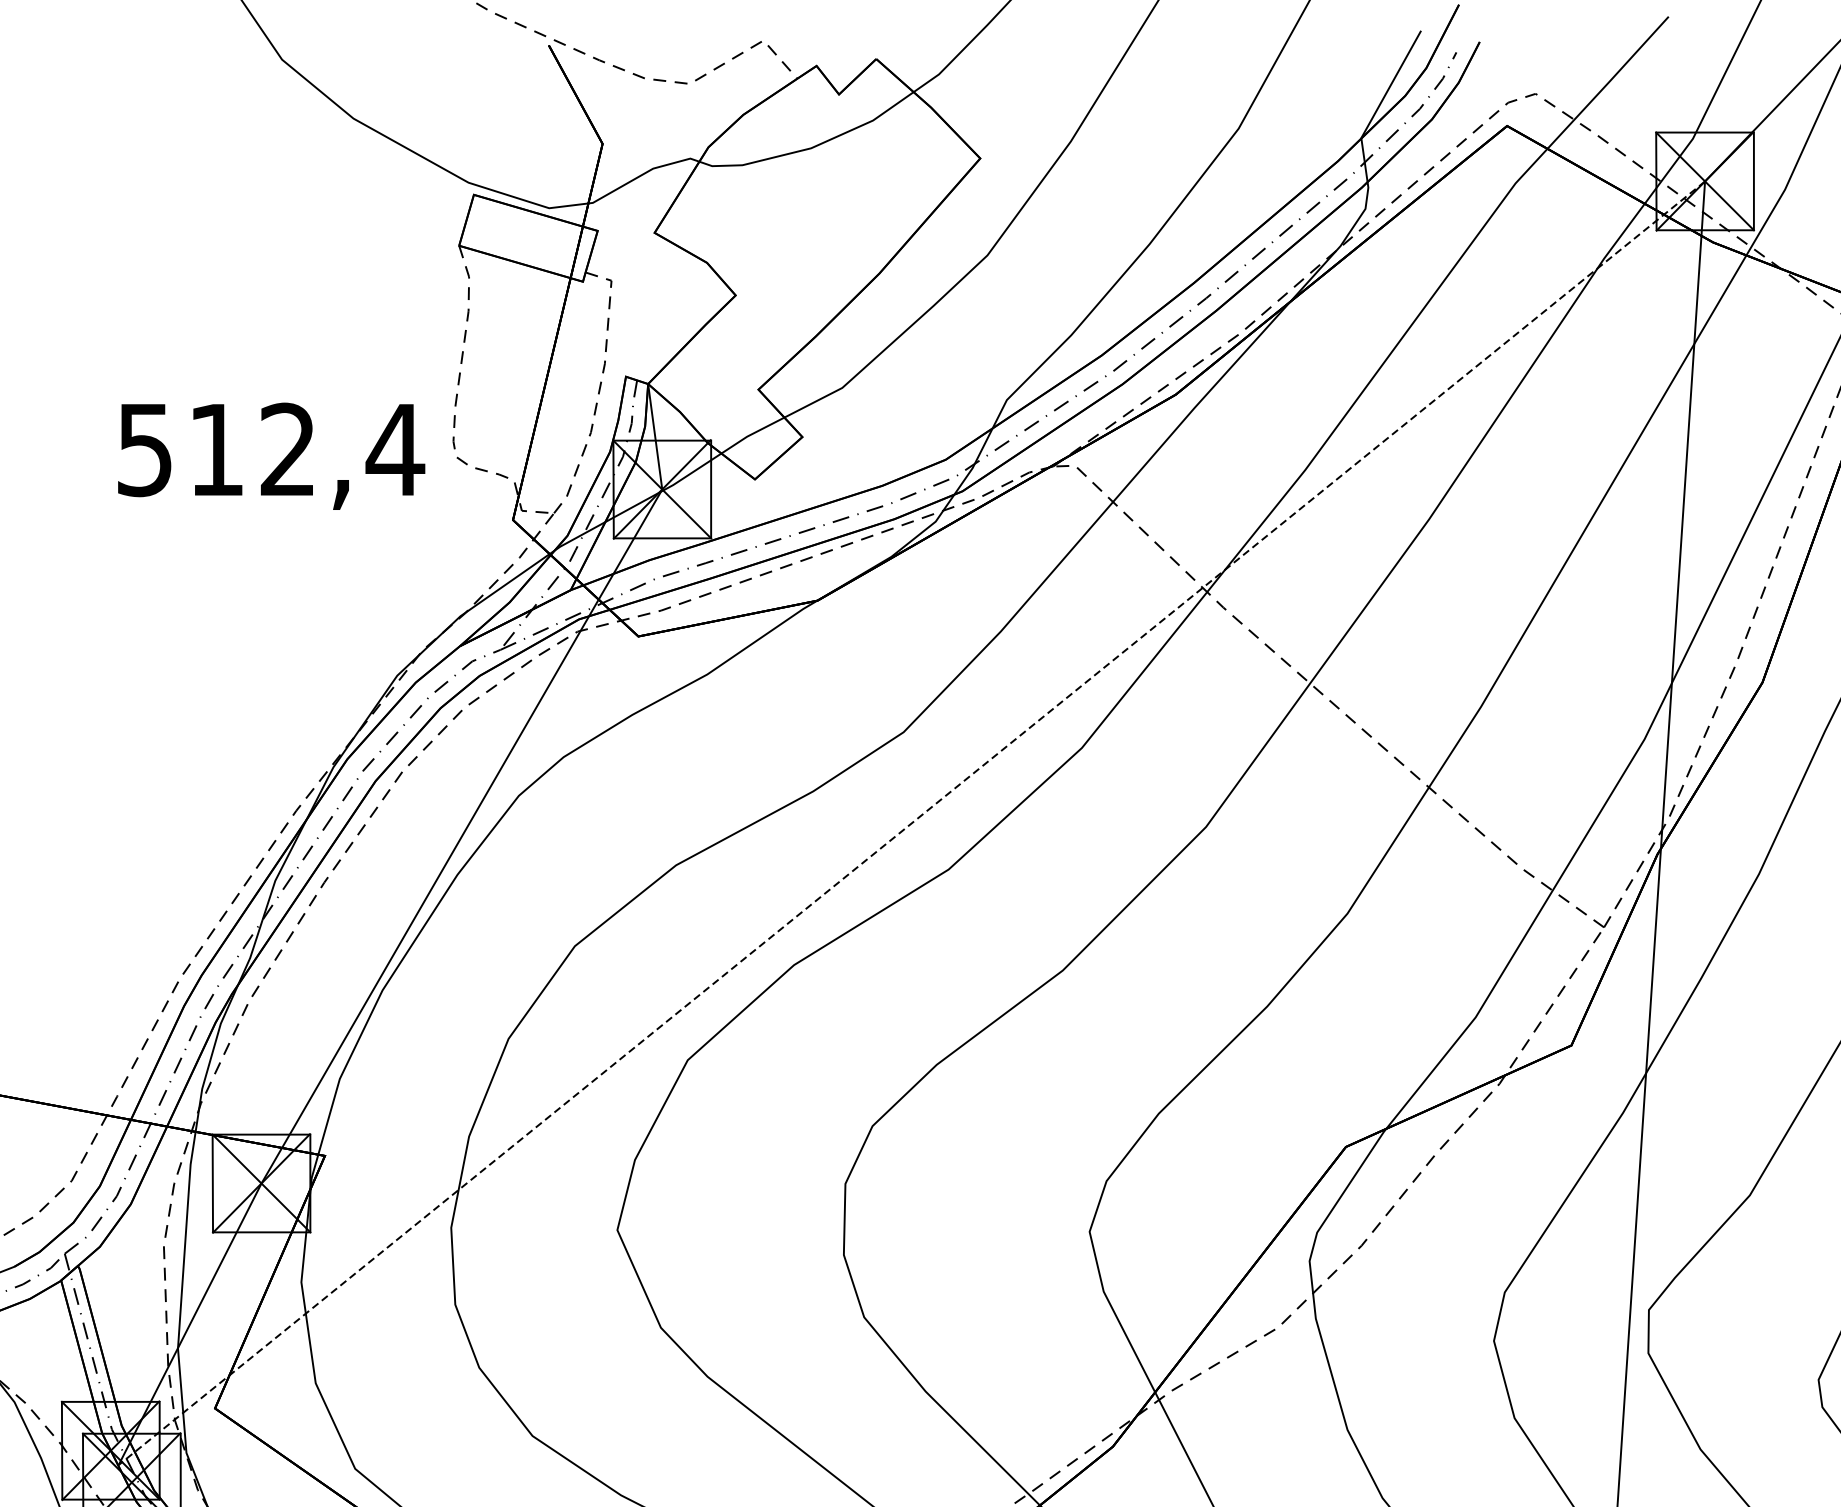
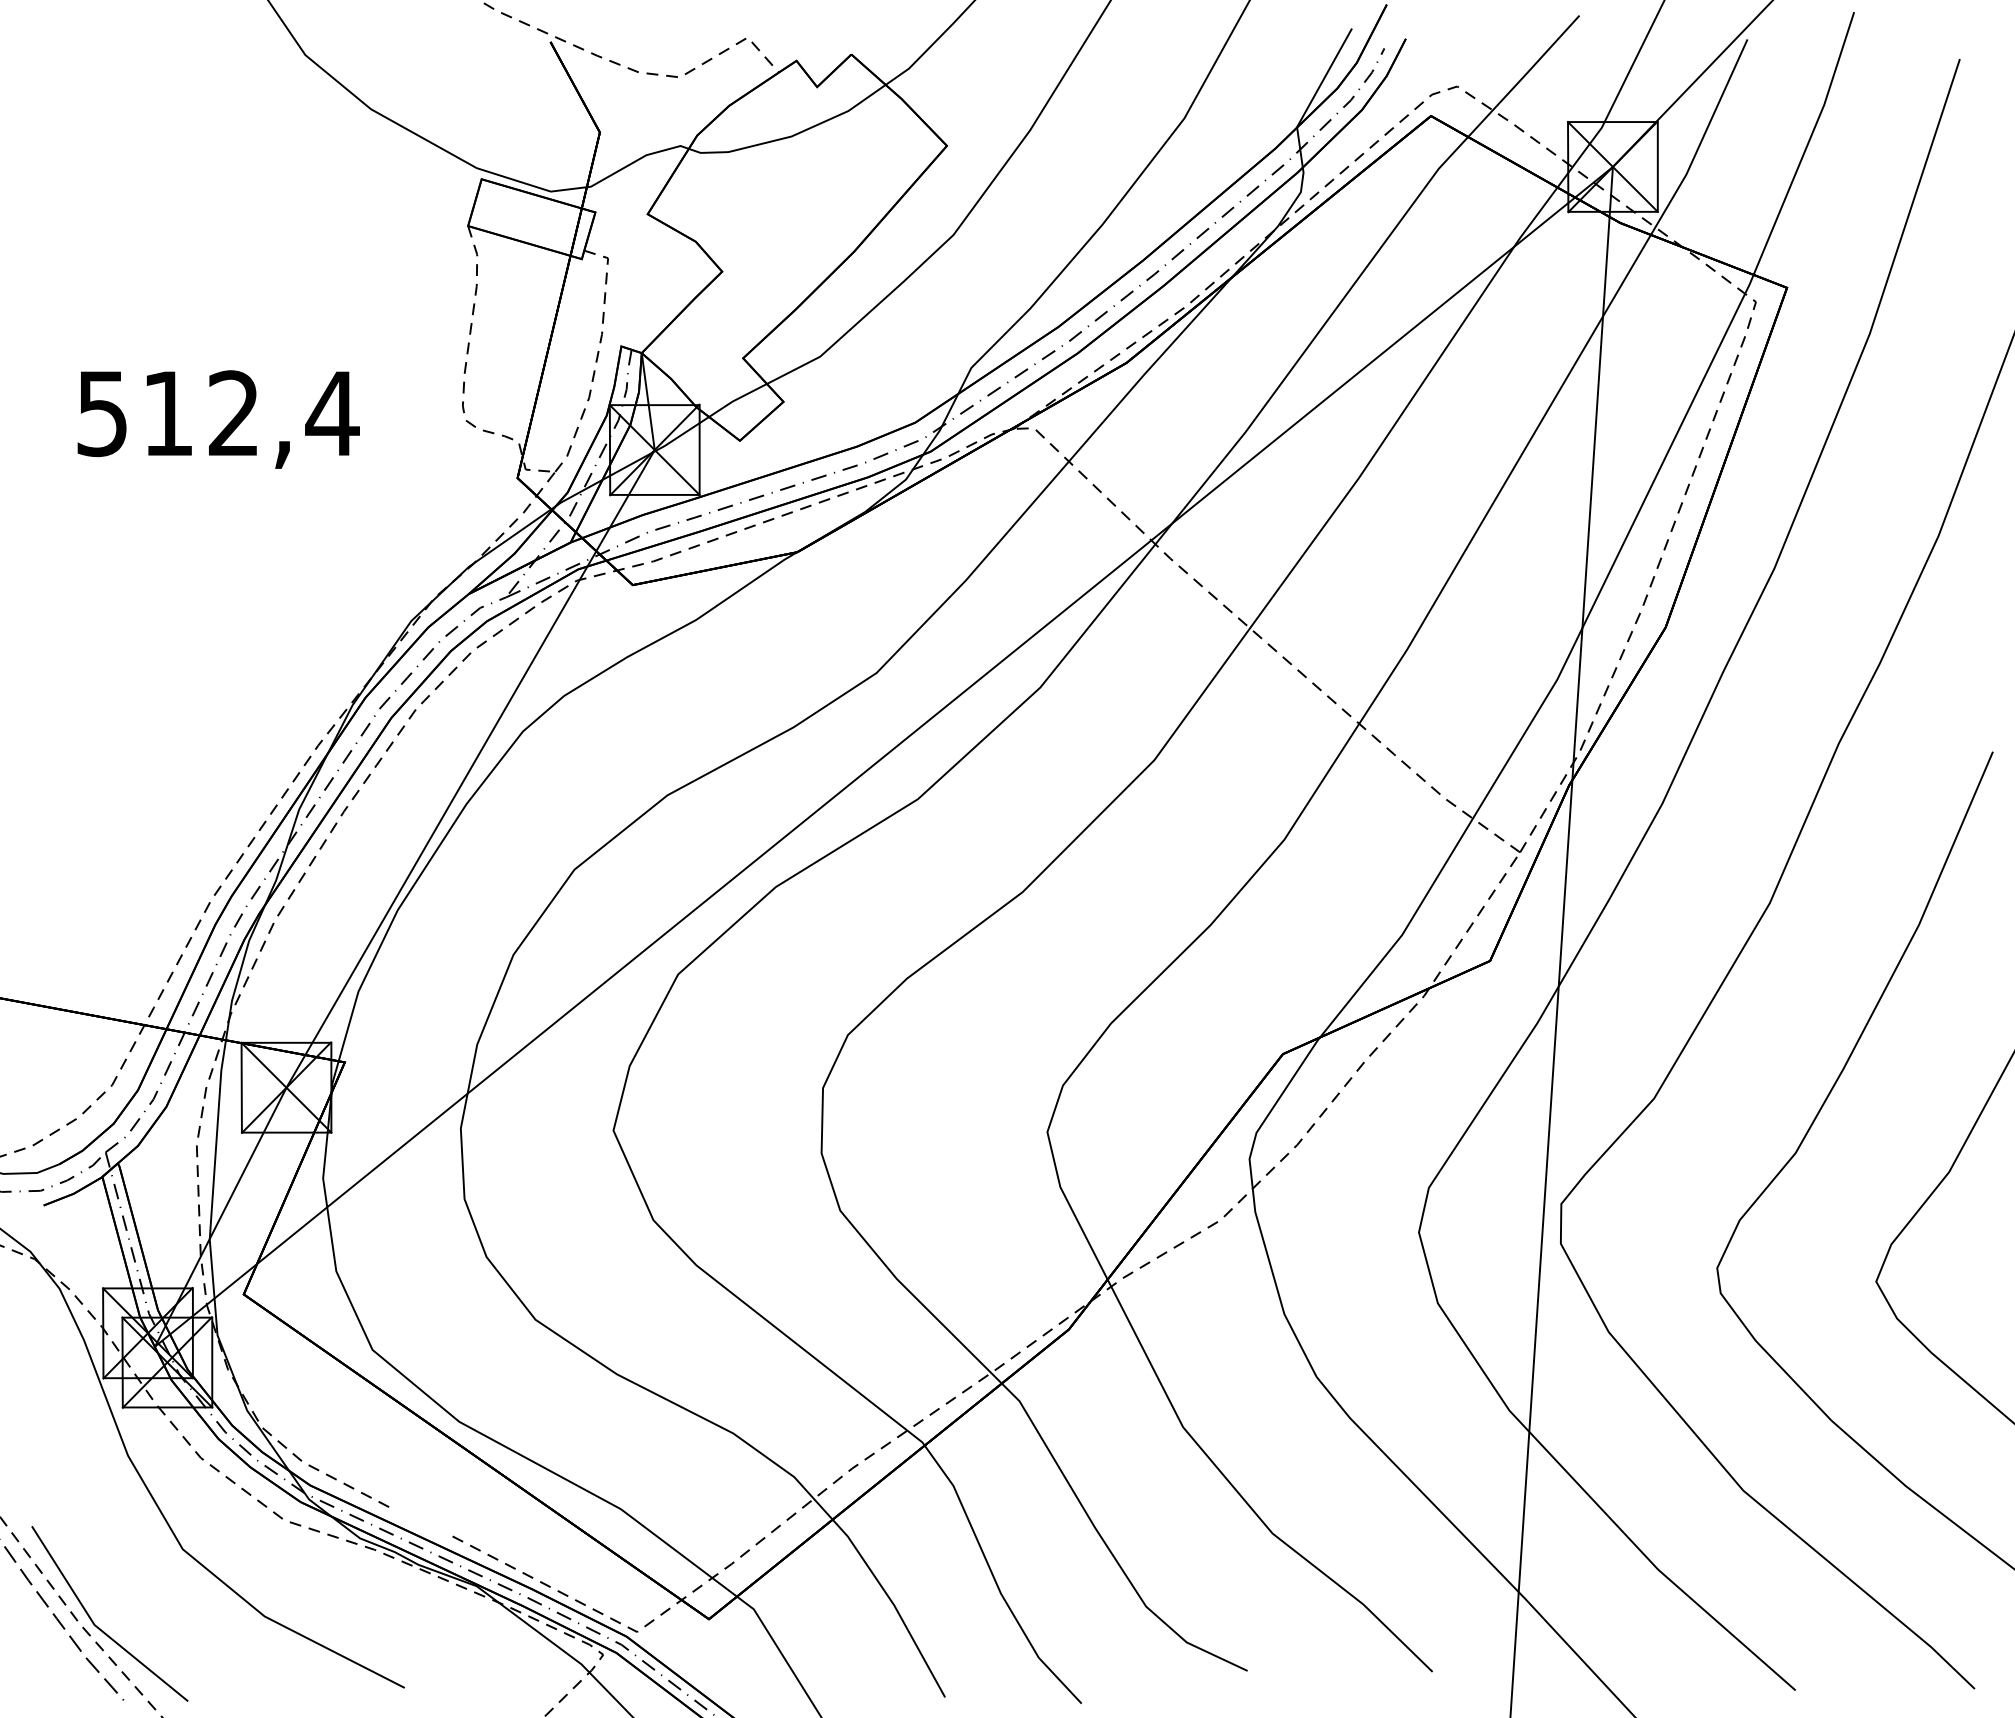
text: (271, 456) -> (218, 419), moved
line: (912, 823) -> (884, 756), dashed -> solid

